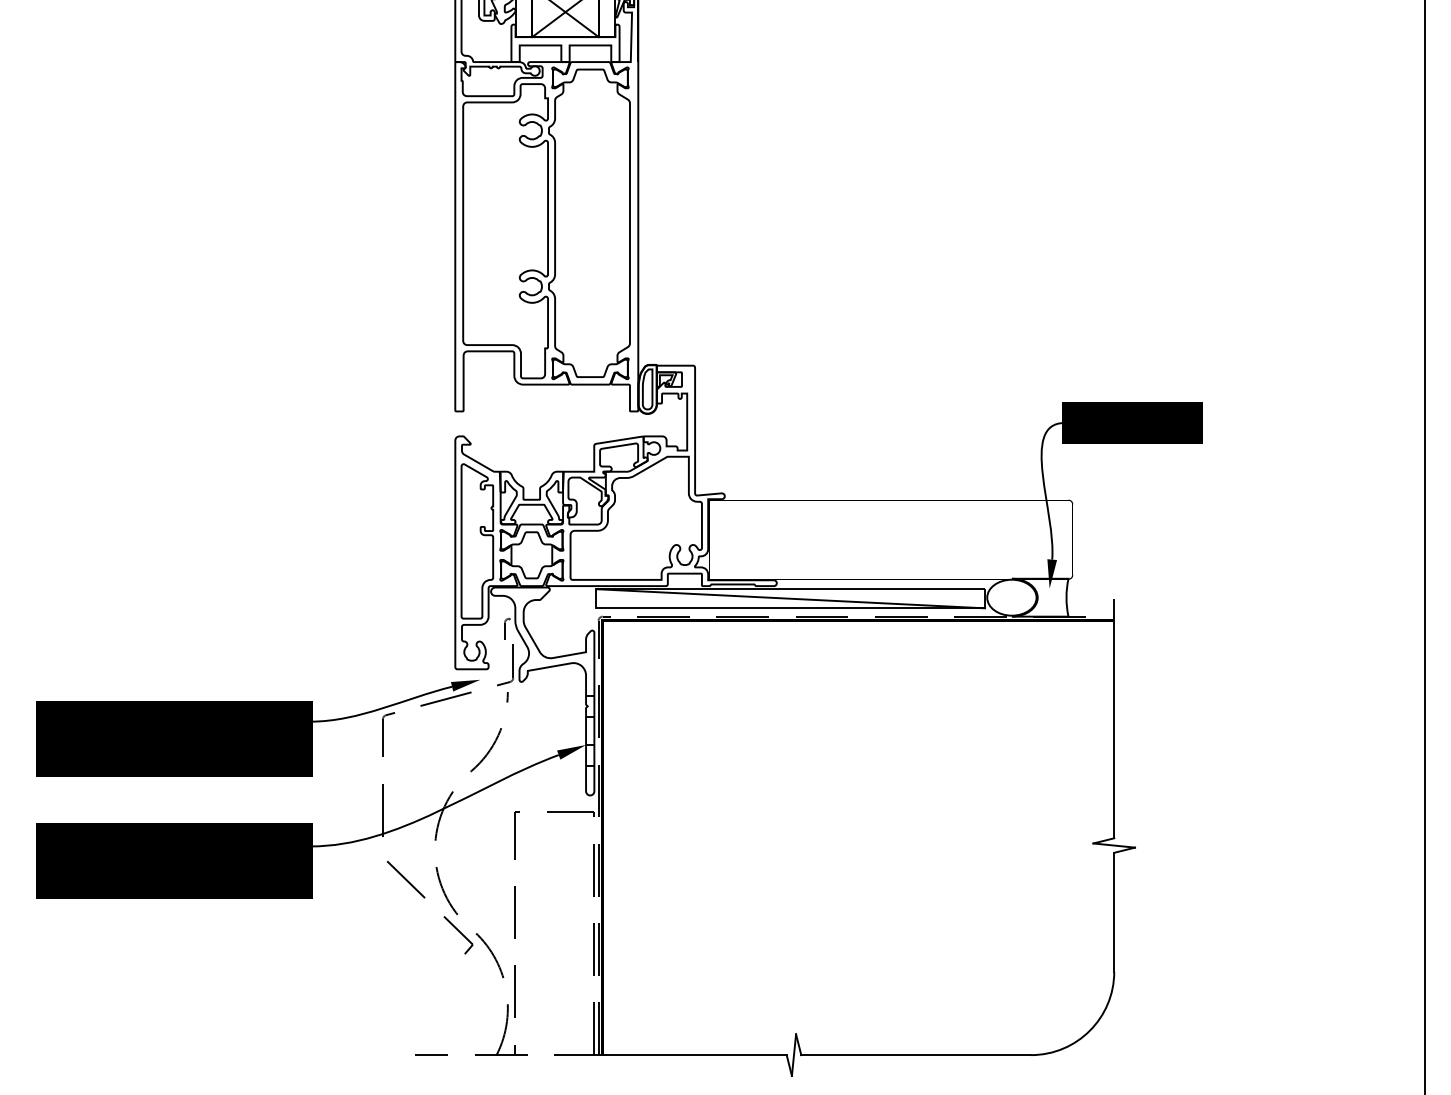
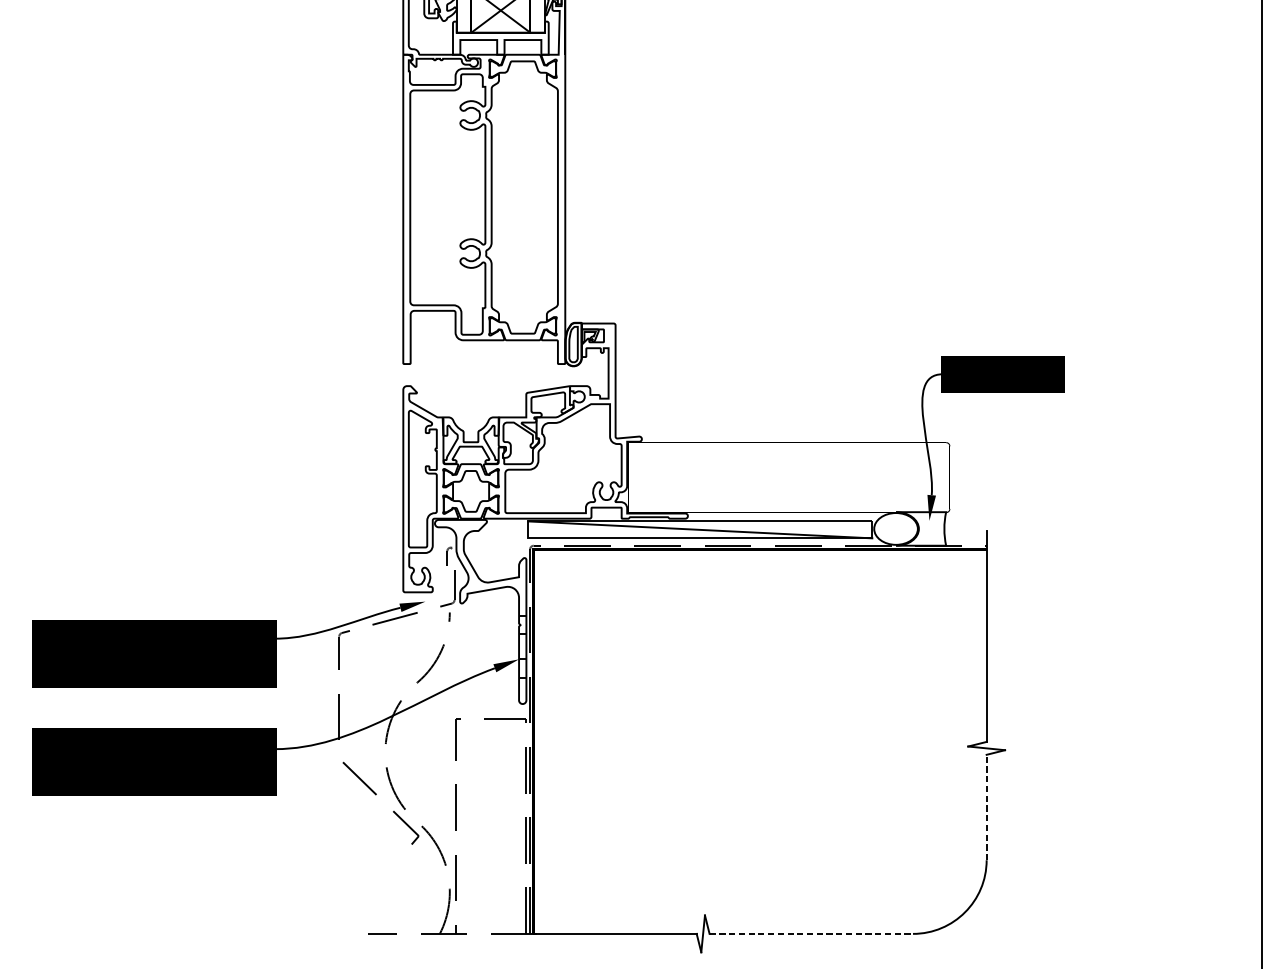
line: (1114, 912) -> (986, 807), solid -> dashed
line: (916, 1055) -> (811, 934), solid -> dashed

